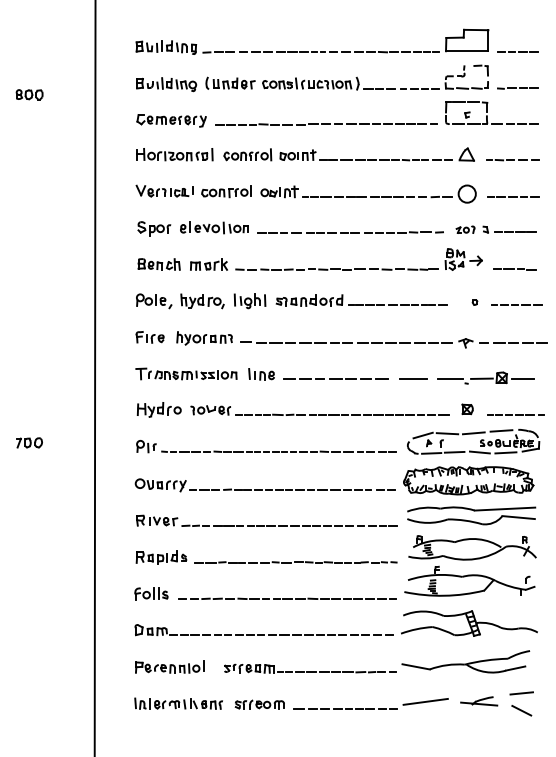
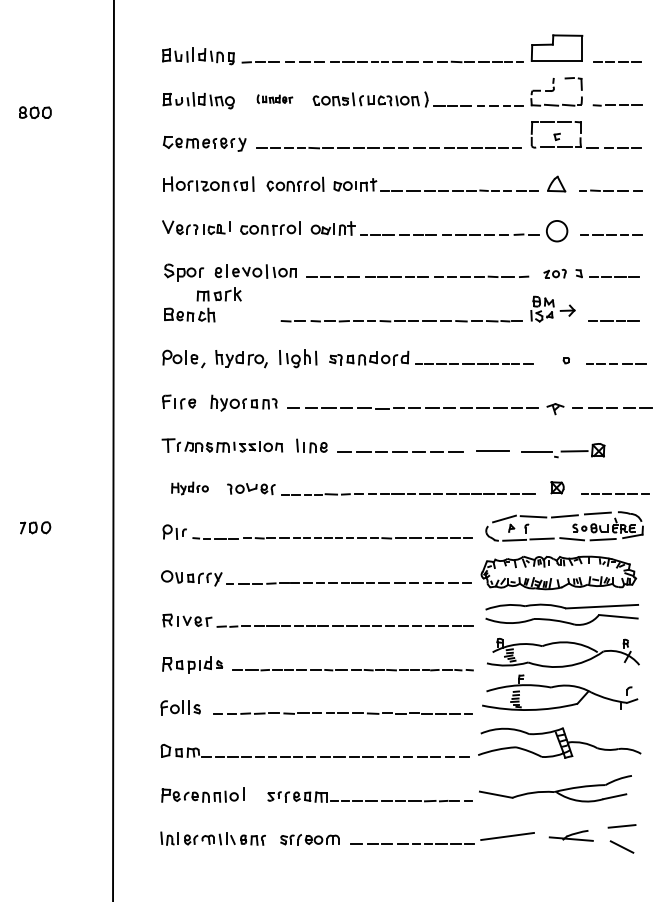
part: (230, 82) -> (274, 98), size x0.6
part: (208, 264) -> (218, 294), moved
line: (522, 378) -> (623, 451), removed
part: (158, 409) -> (189, 488), size x0.7

